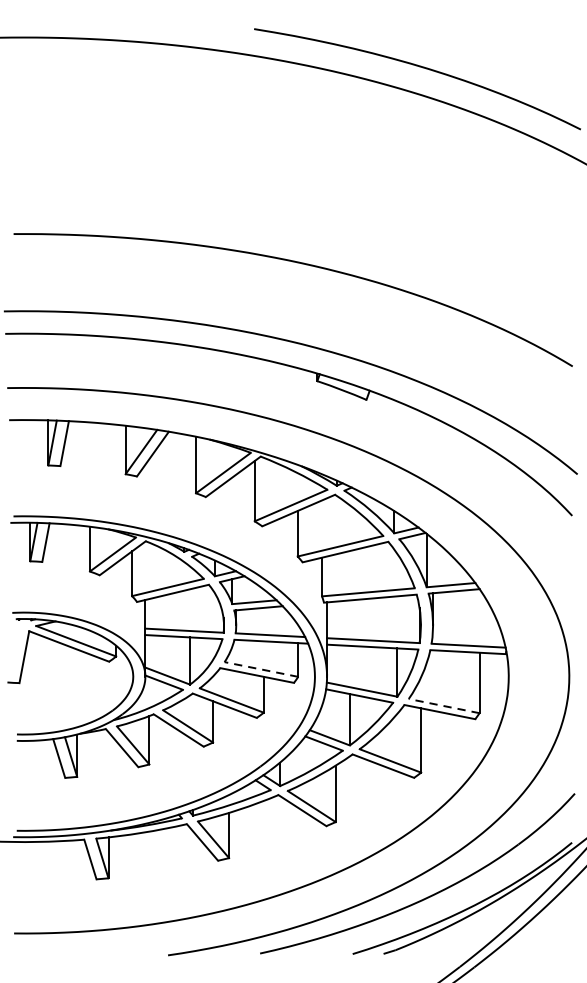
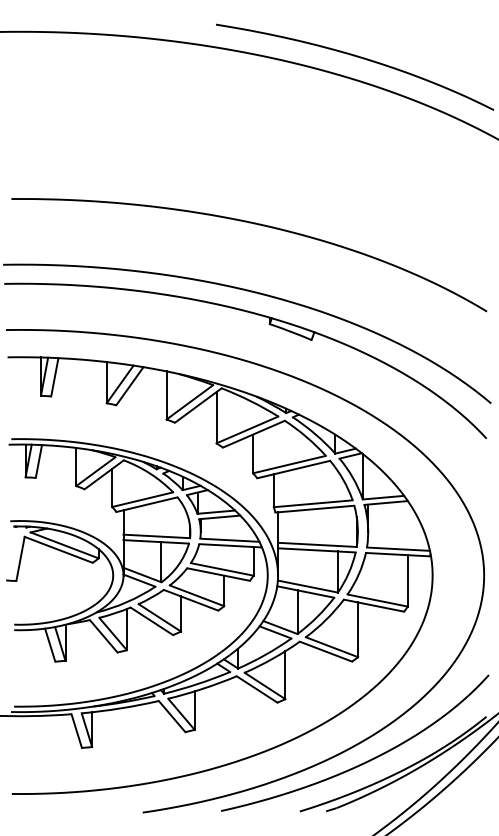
line: (261, 669) -> (222, 569), dashed -> solid
line: (443, 706) -> (377, 600), dashed -> solid

